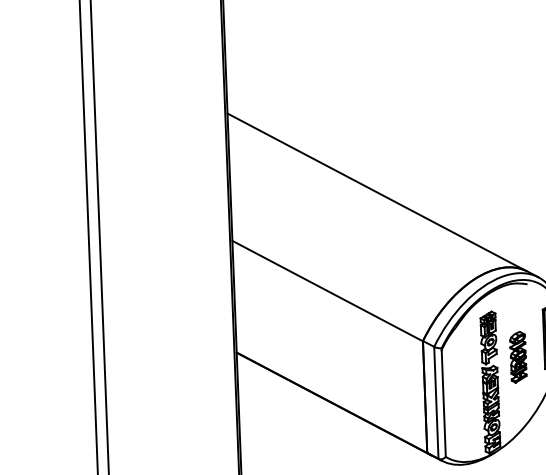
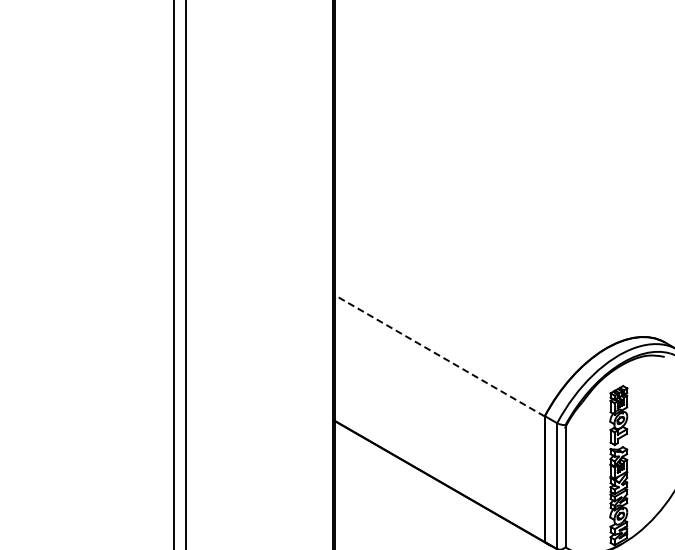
line: (375, 191) -> (498, 246), removed
line: (327, 290) -> (439, 355), solid -> dashed
part: (517, 357) -> (650, 438), removed

